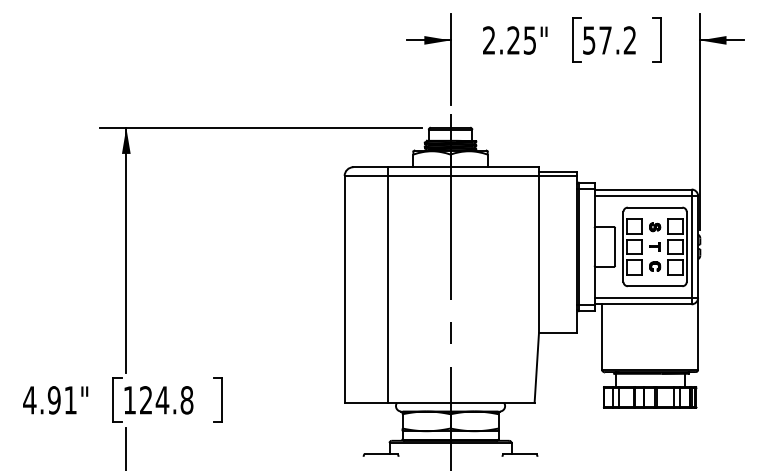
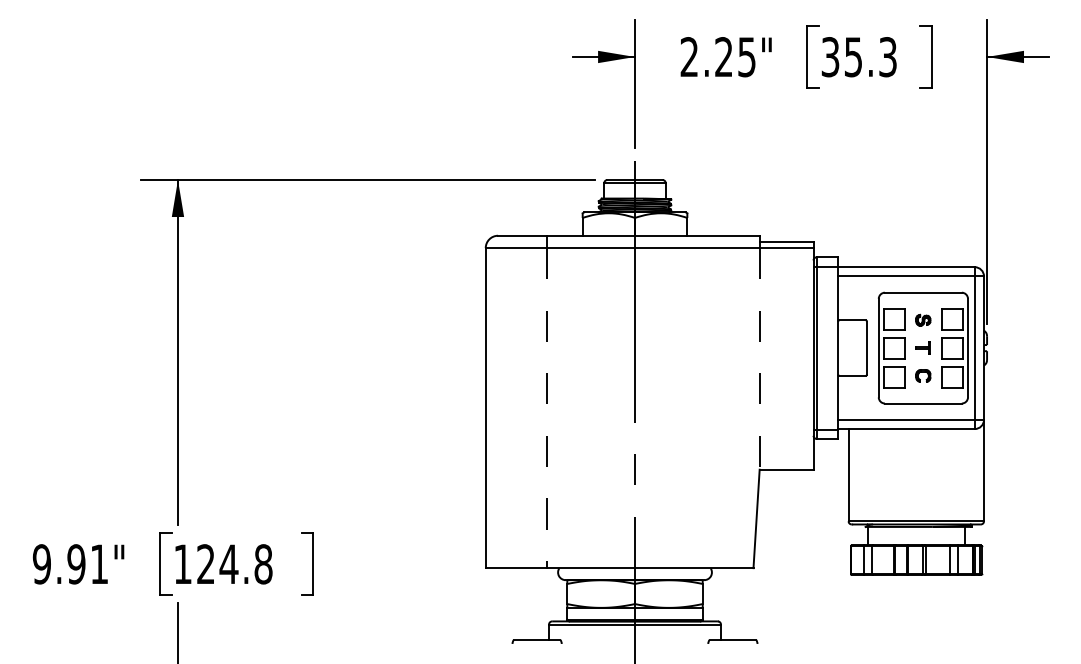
text: (609, 40) -> (859, 57), 57.2 -> 35.3
line: (538, 254) -> (758, 358), solid -> dashed
line: (388, 289) -> (547, 408), solid -> dashed
text: (29, 400) -> (41, 564), 4.91" -> 9.91"

